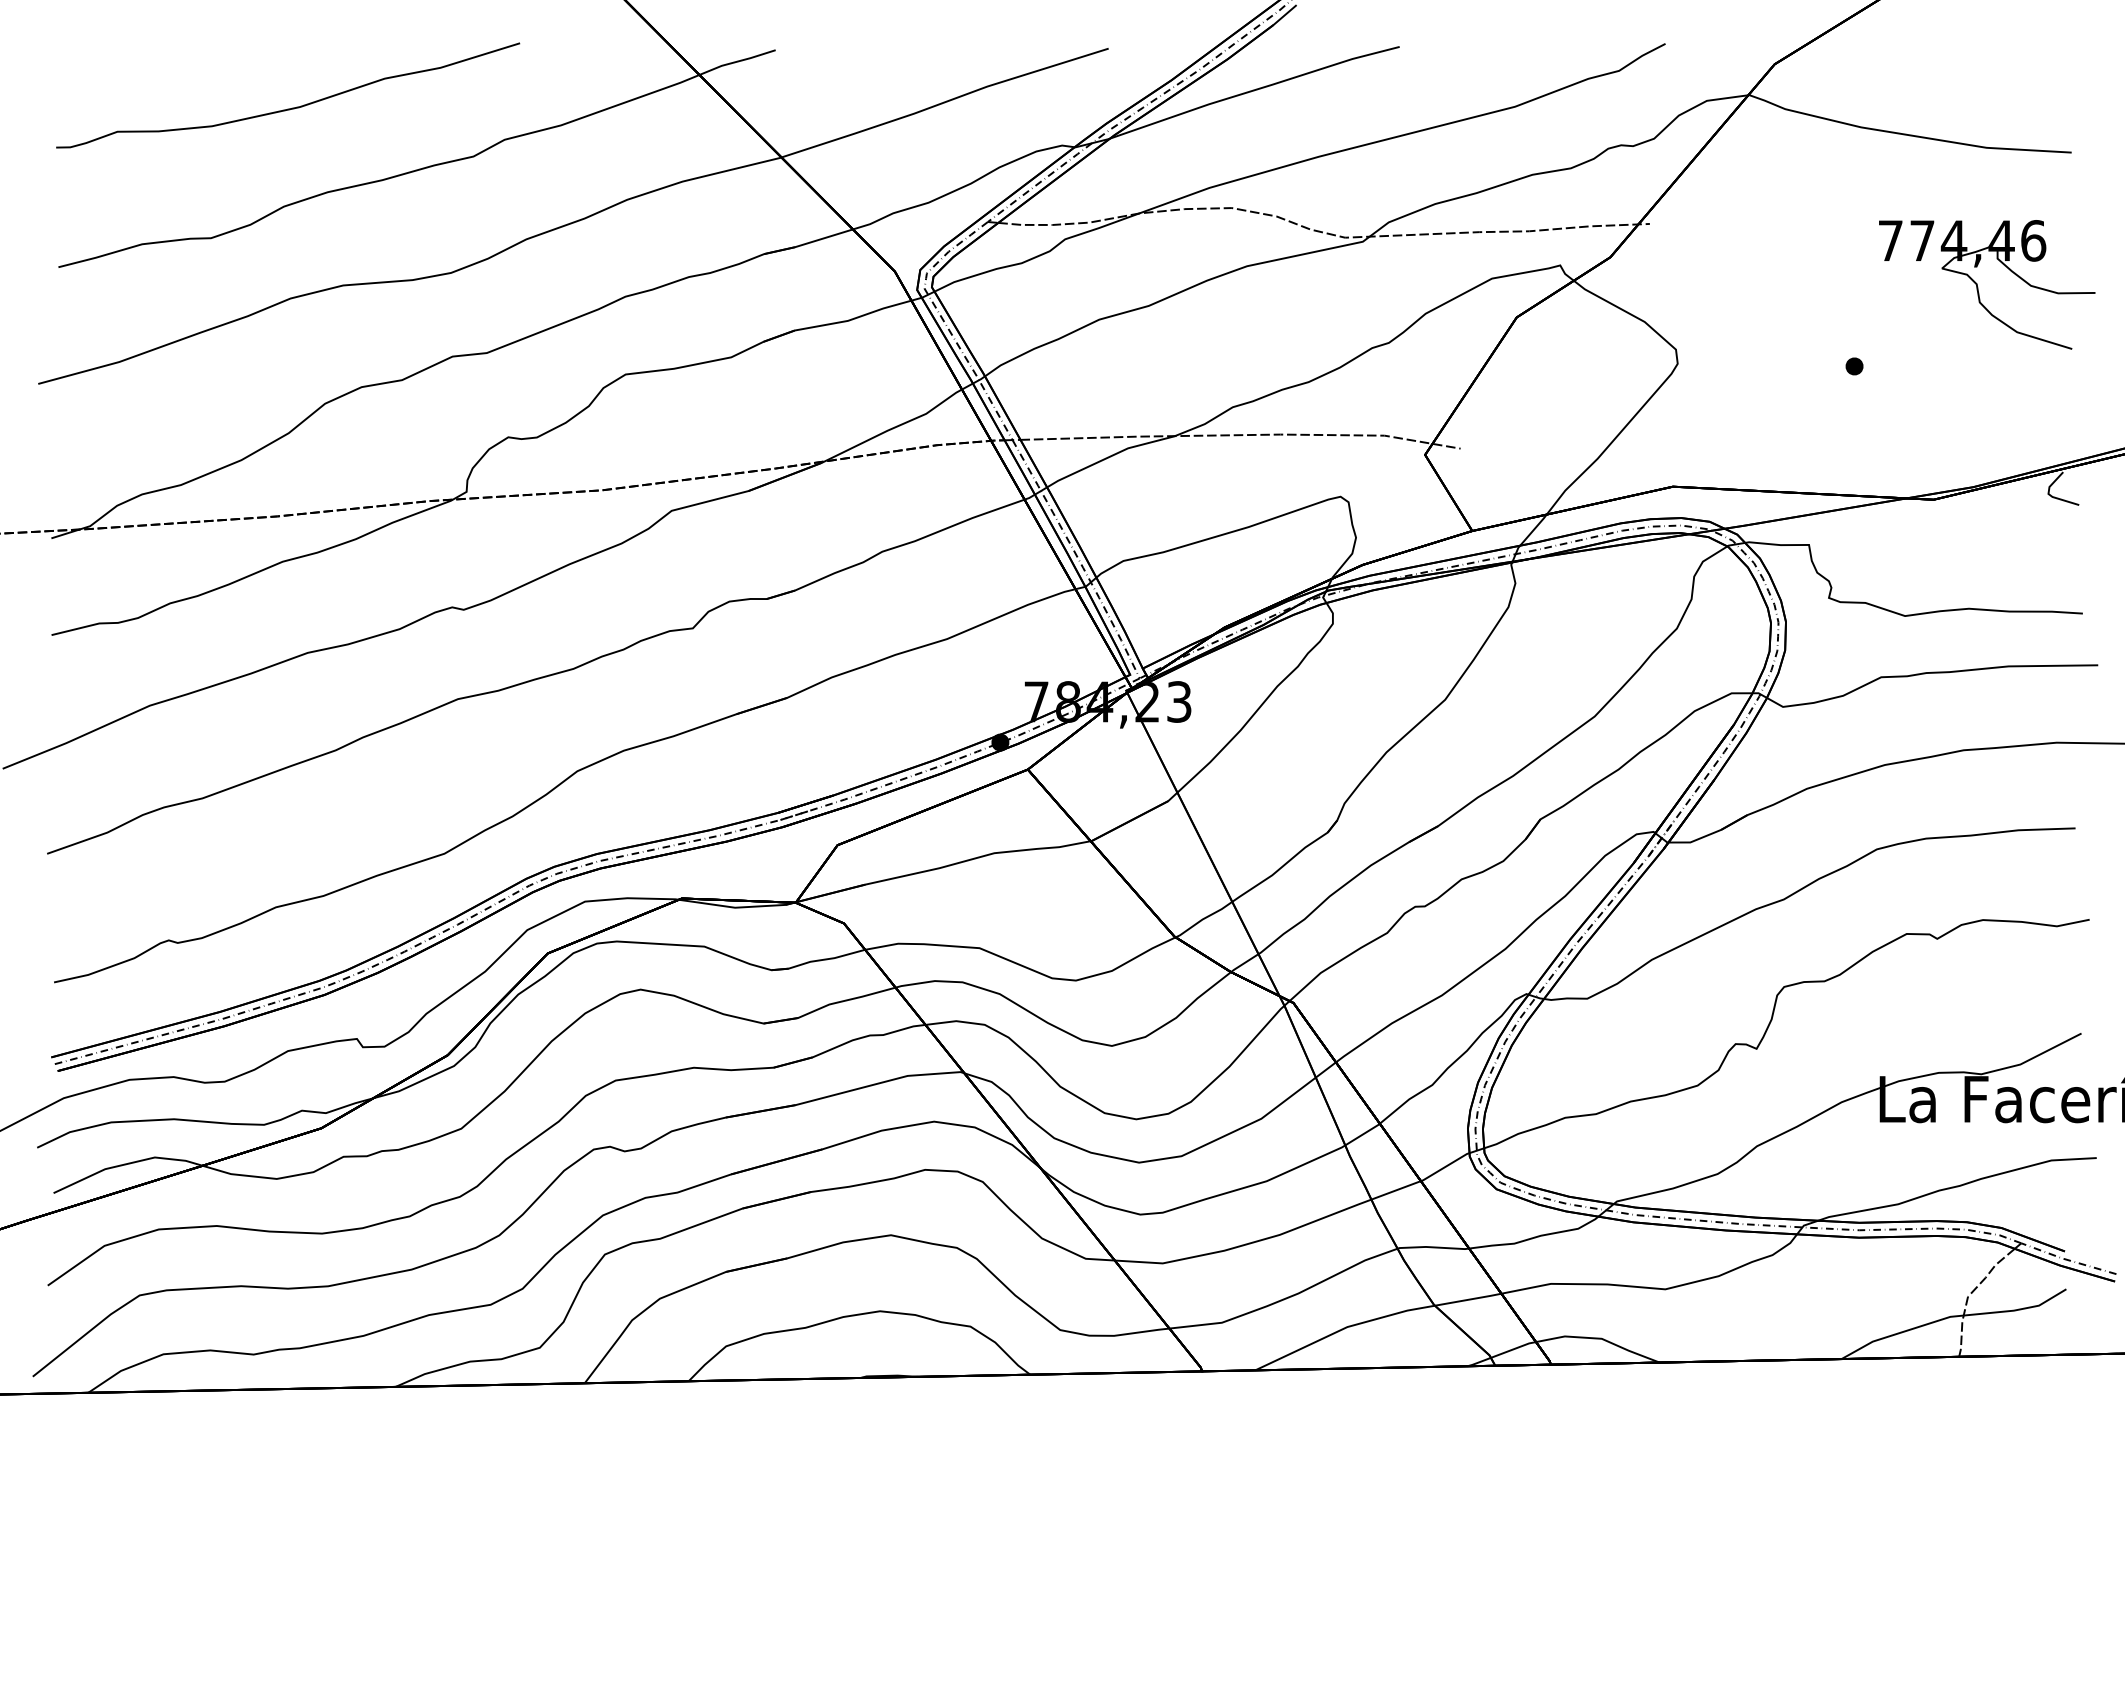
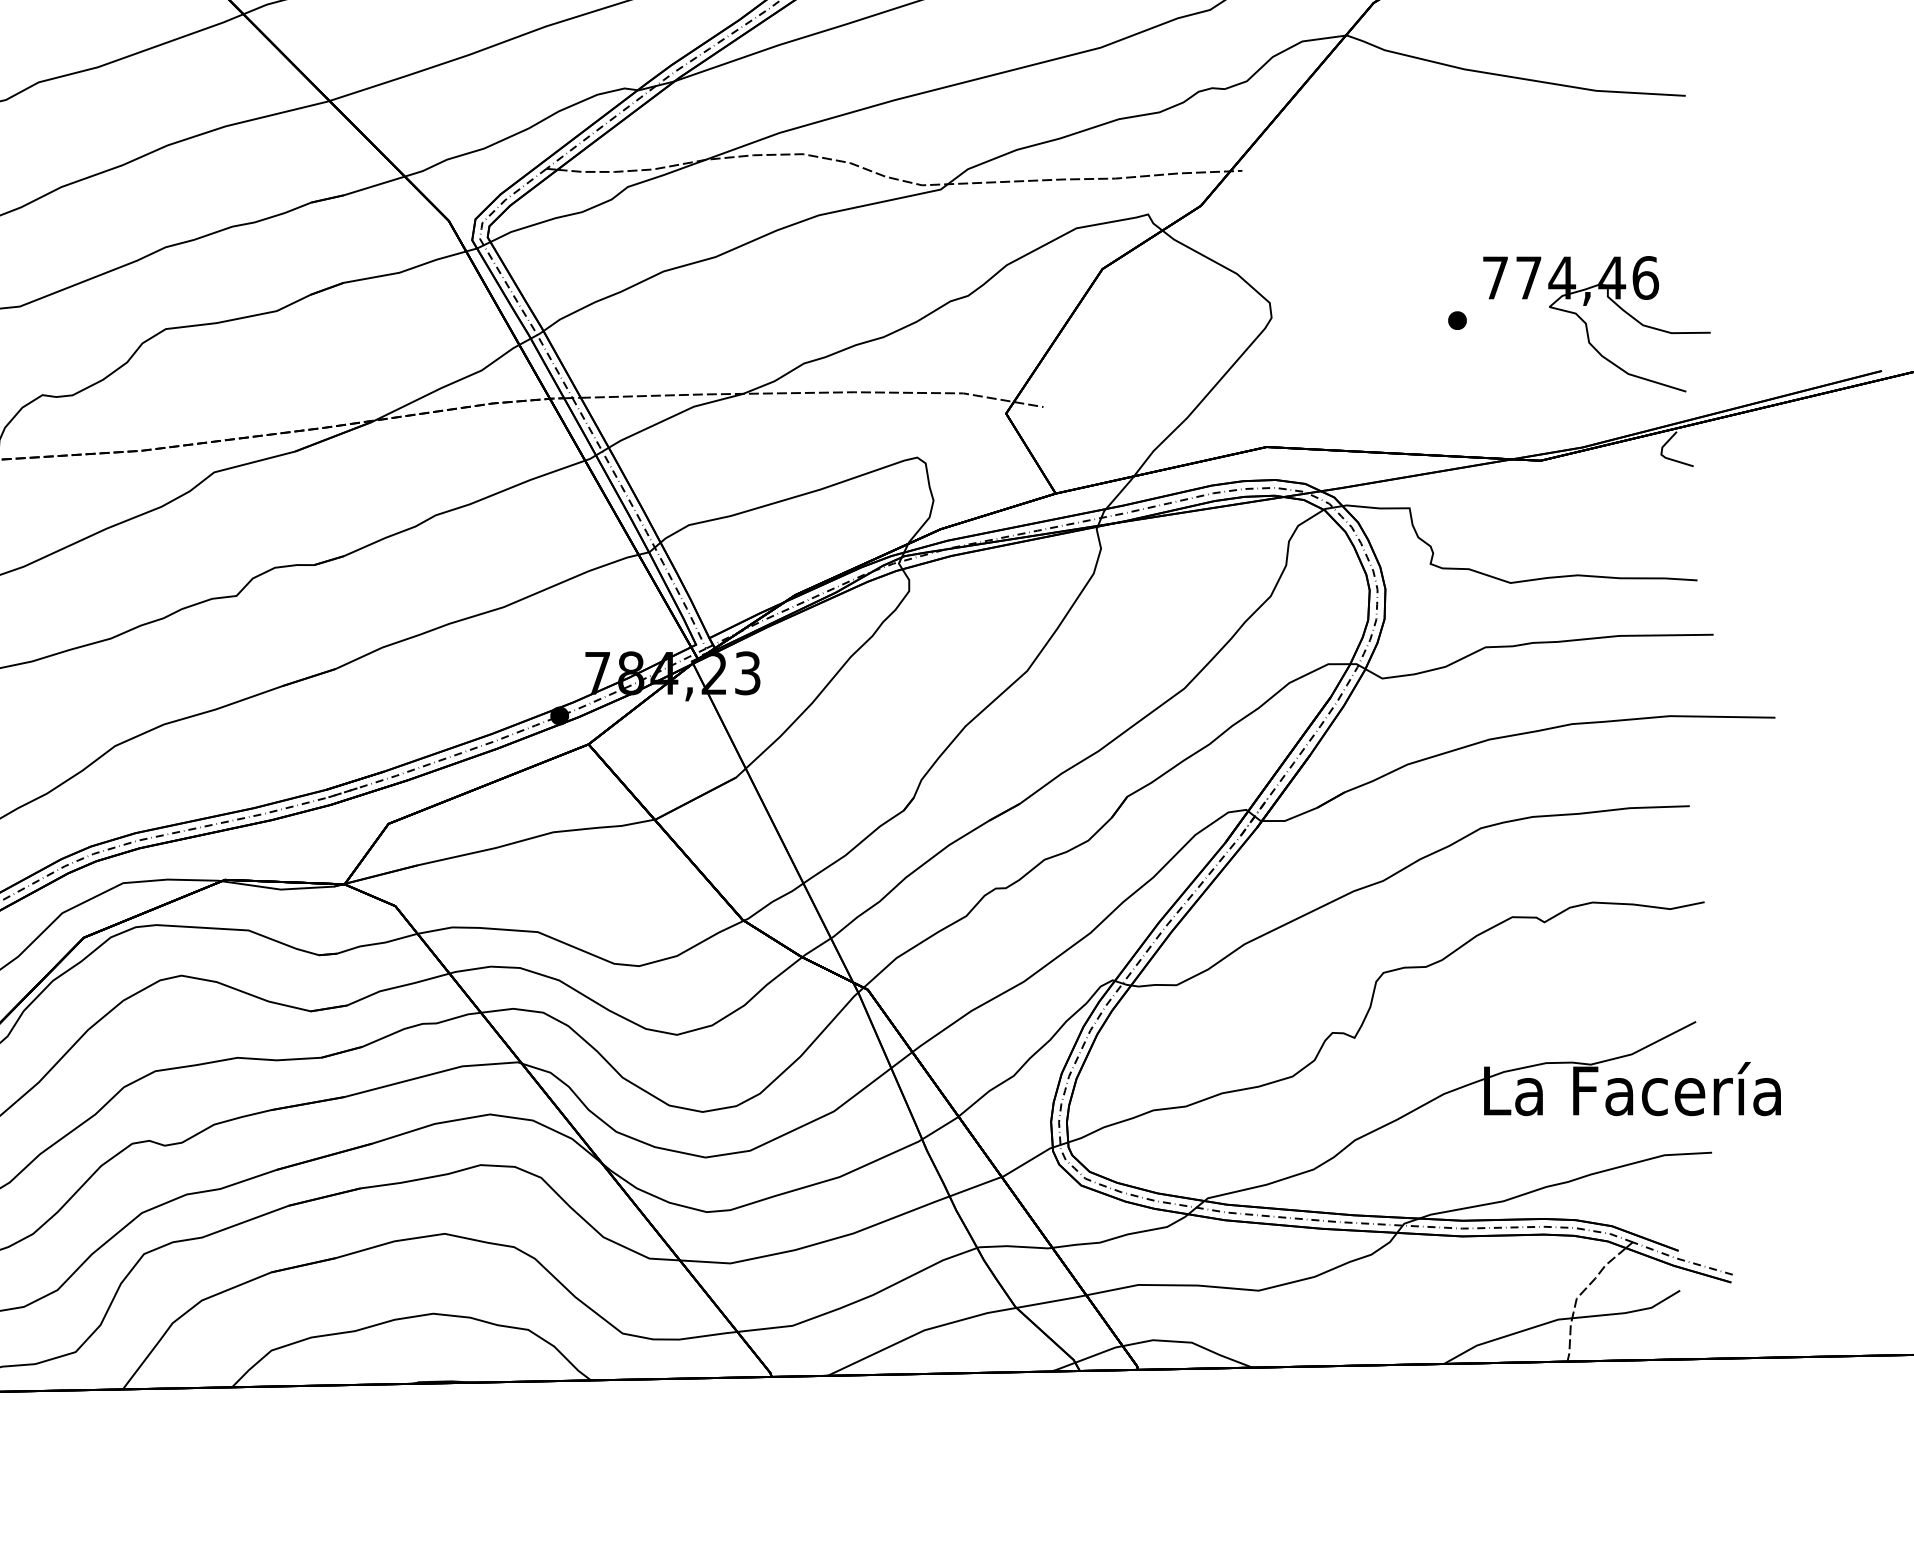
part: (1978, 287) -> (1587, 327), moved

